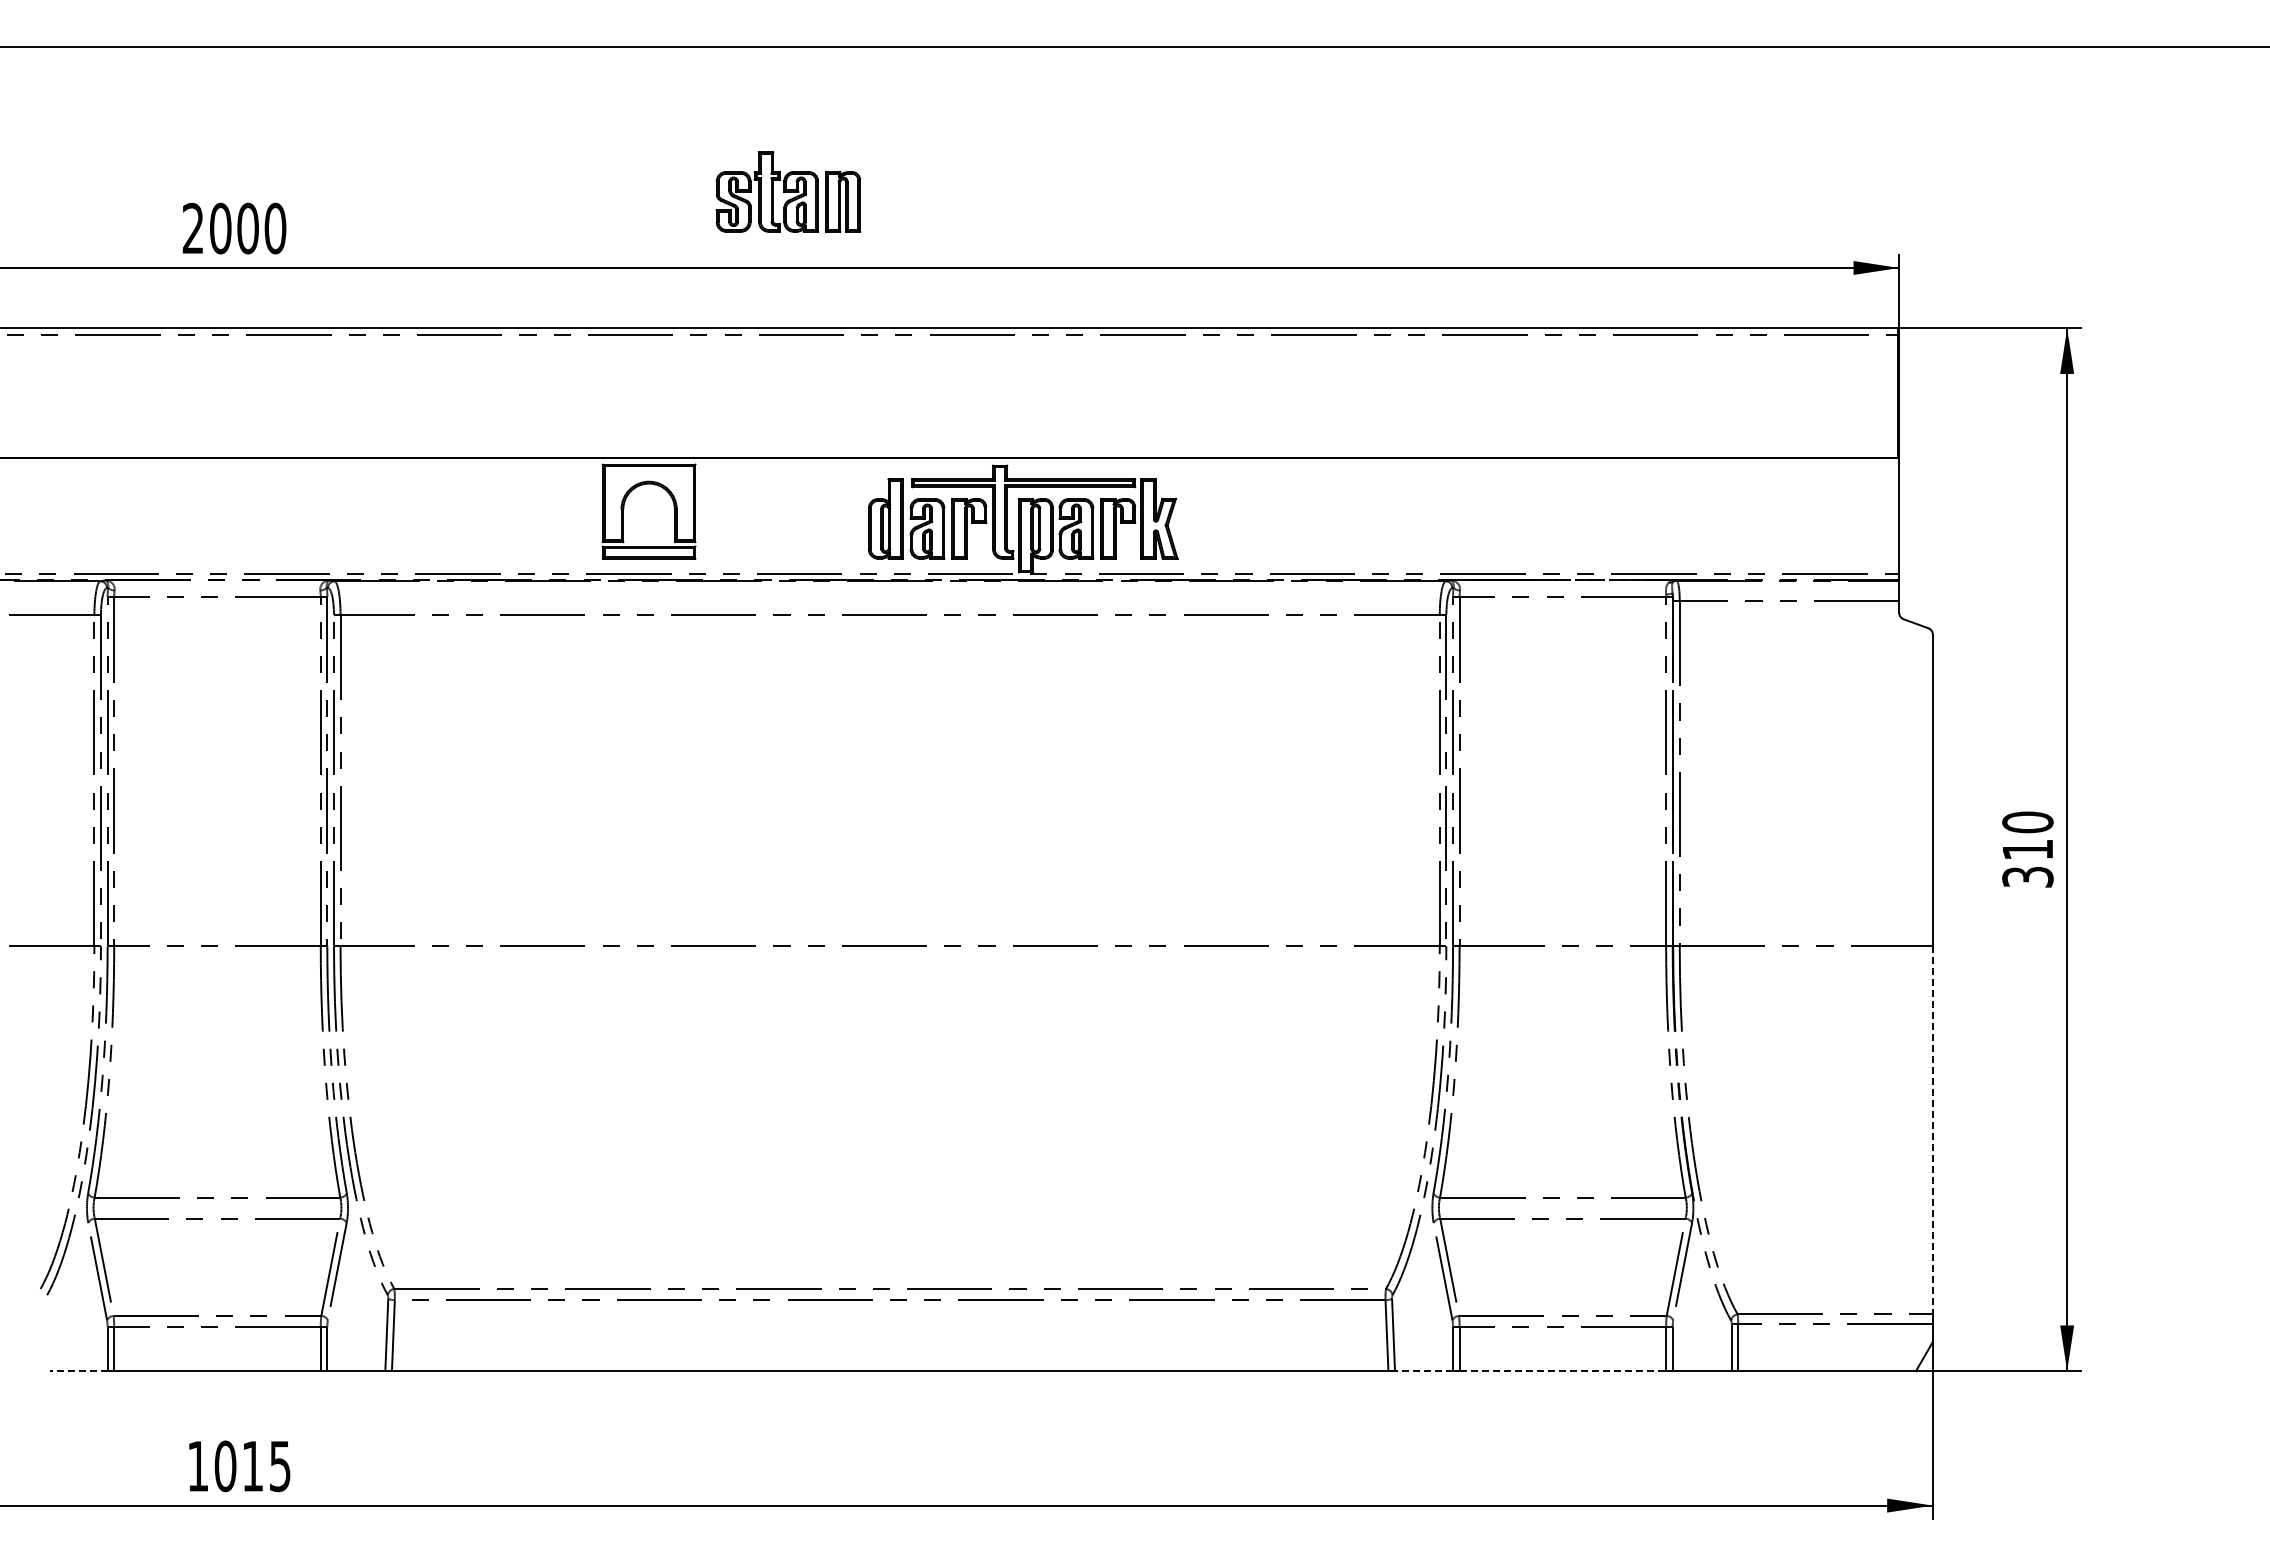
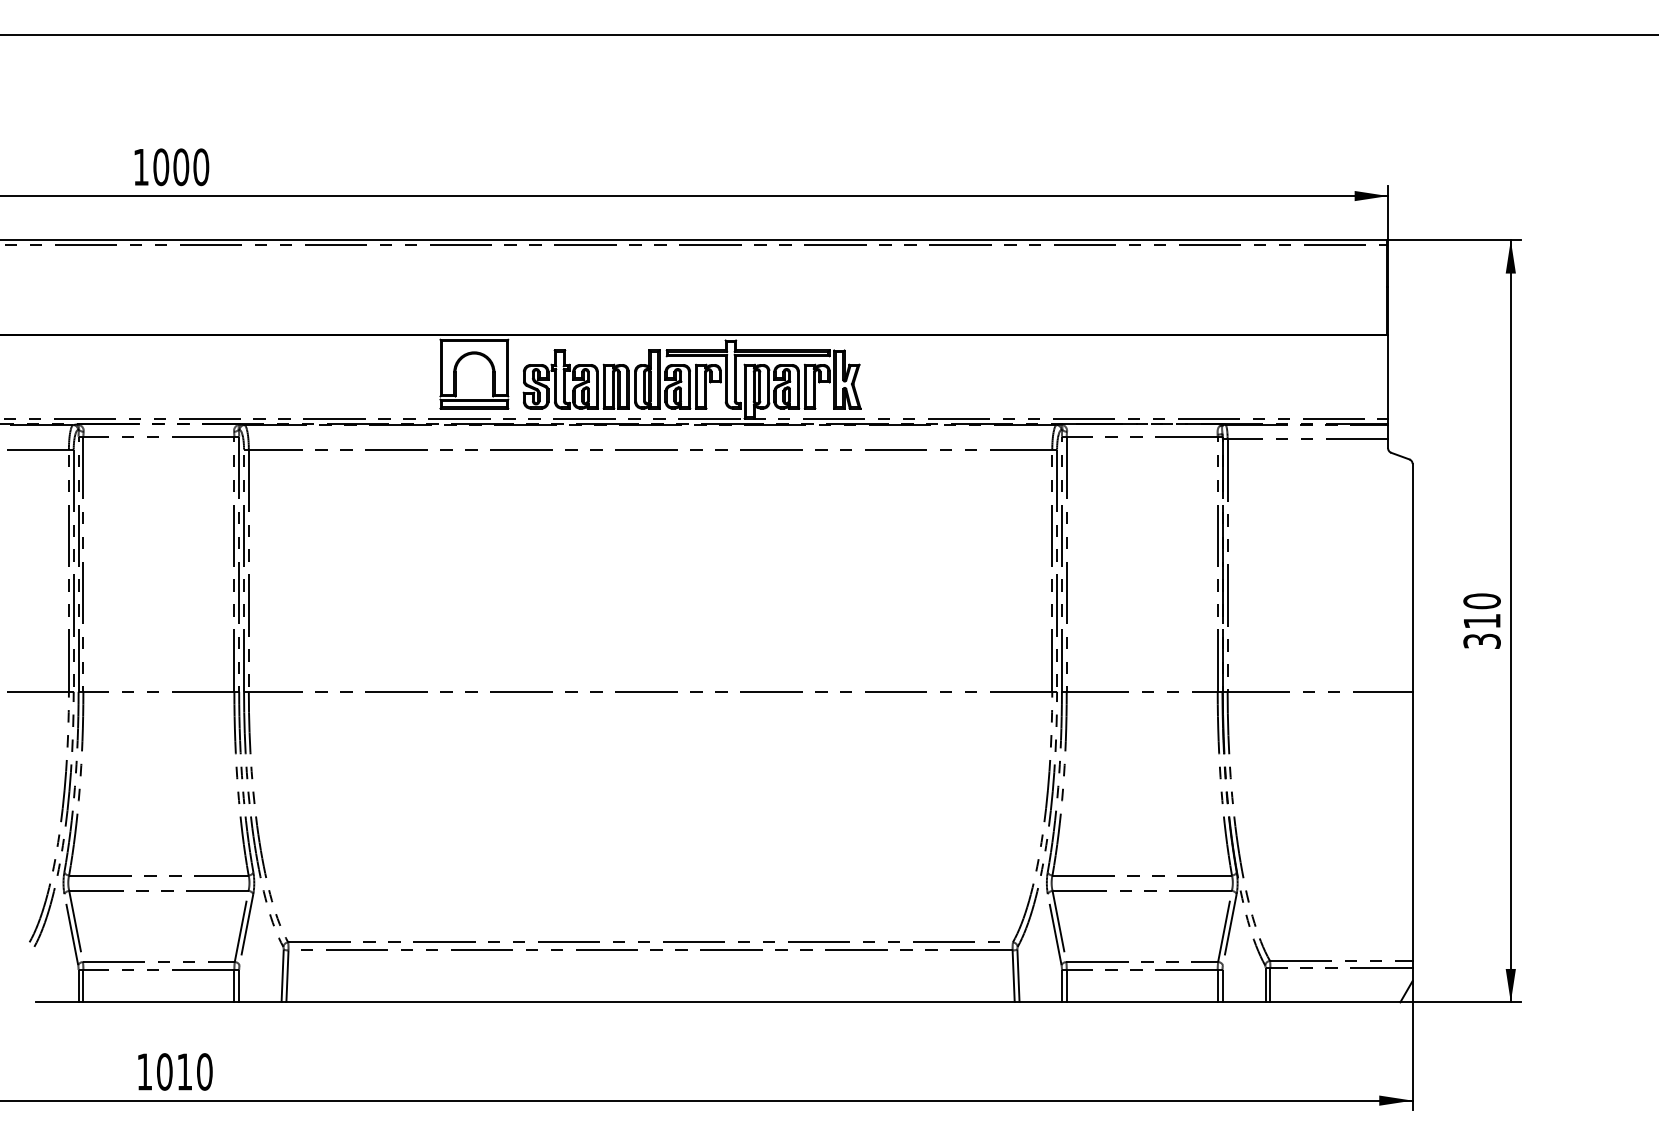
part: (788, 191) -> (576, 379), moved
text: (192, 227) -> (140, 166), 2000 -> 1000
line: (1932, 1130) -> (1412, 826), dashed -> solid
line: (78, 1371) -> (57, 1002), dashed -> solid
line: (1423, 1371) -> (1040, 1002), dashed -> solid
line: (1563, 1371) -> (1142, 1002), dashed -> solid
text: (280, 1466) -> (204, 1072), 1015 -> 1010

